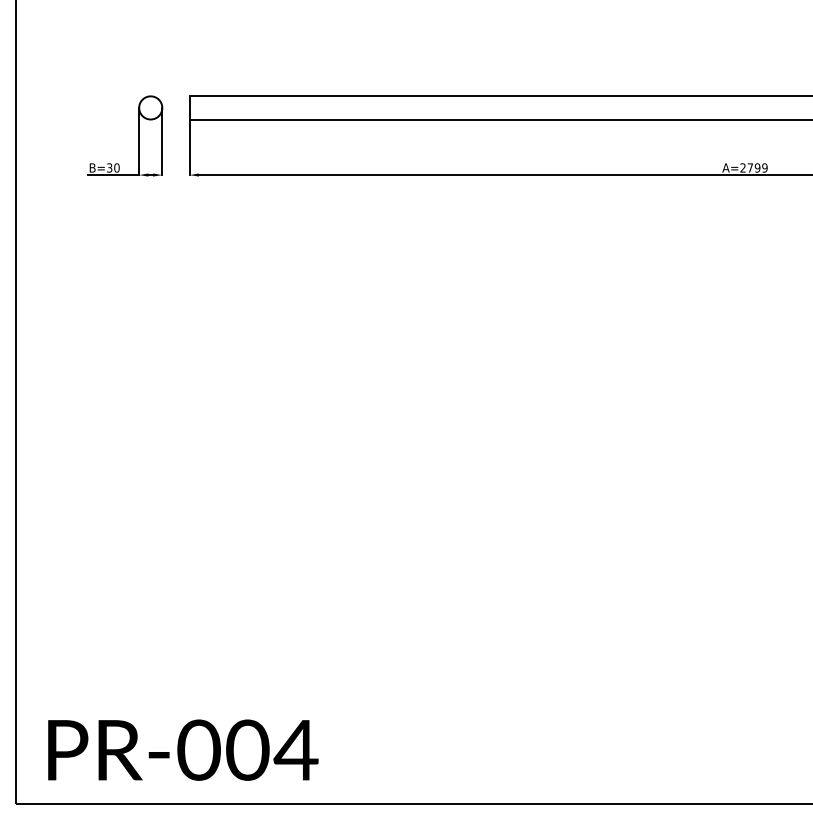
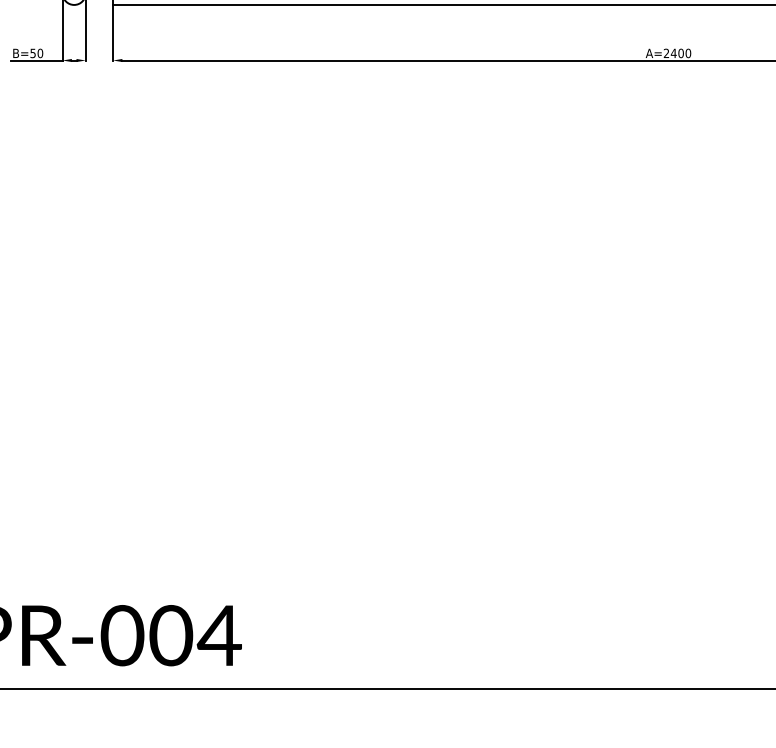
text: (109, 167) -> (32, 52), B=30 -> B=50
text: (757, 167) -> (680, 52), A=2799 -> A=2400

